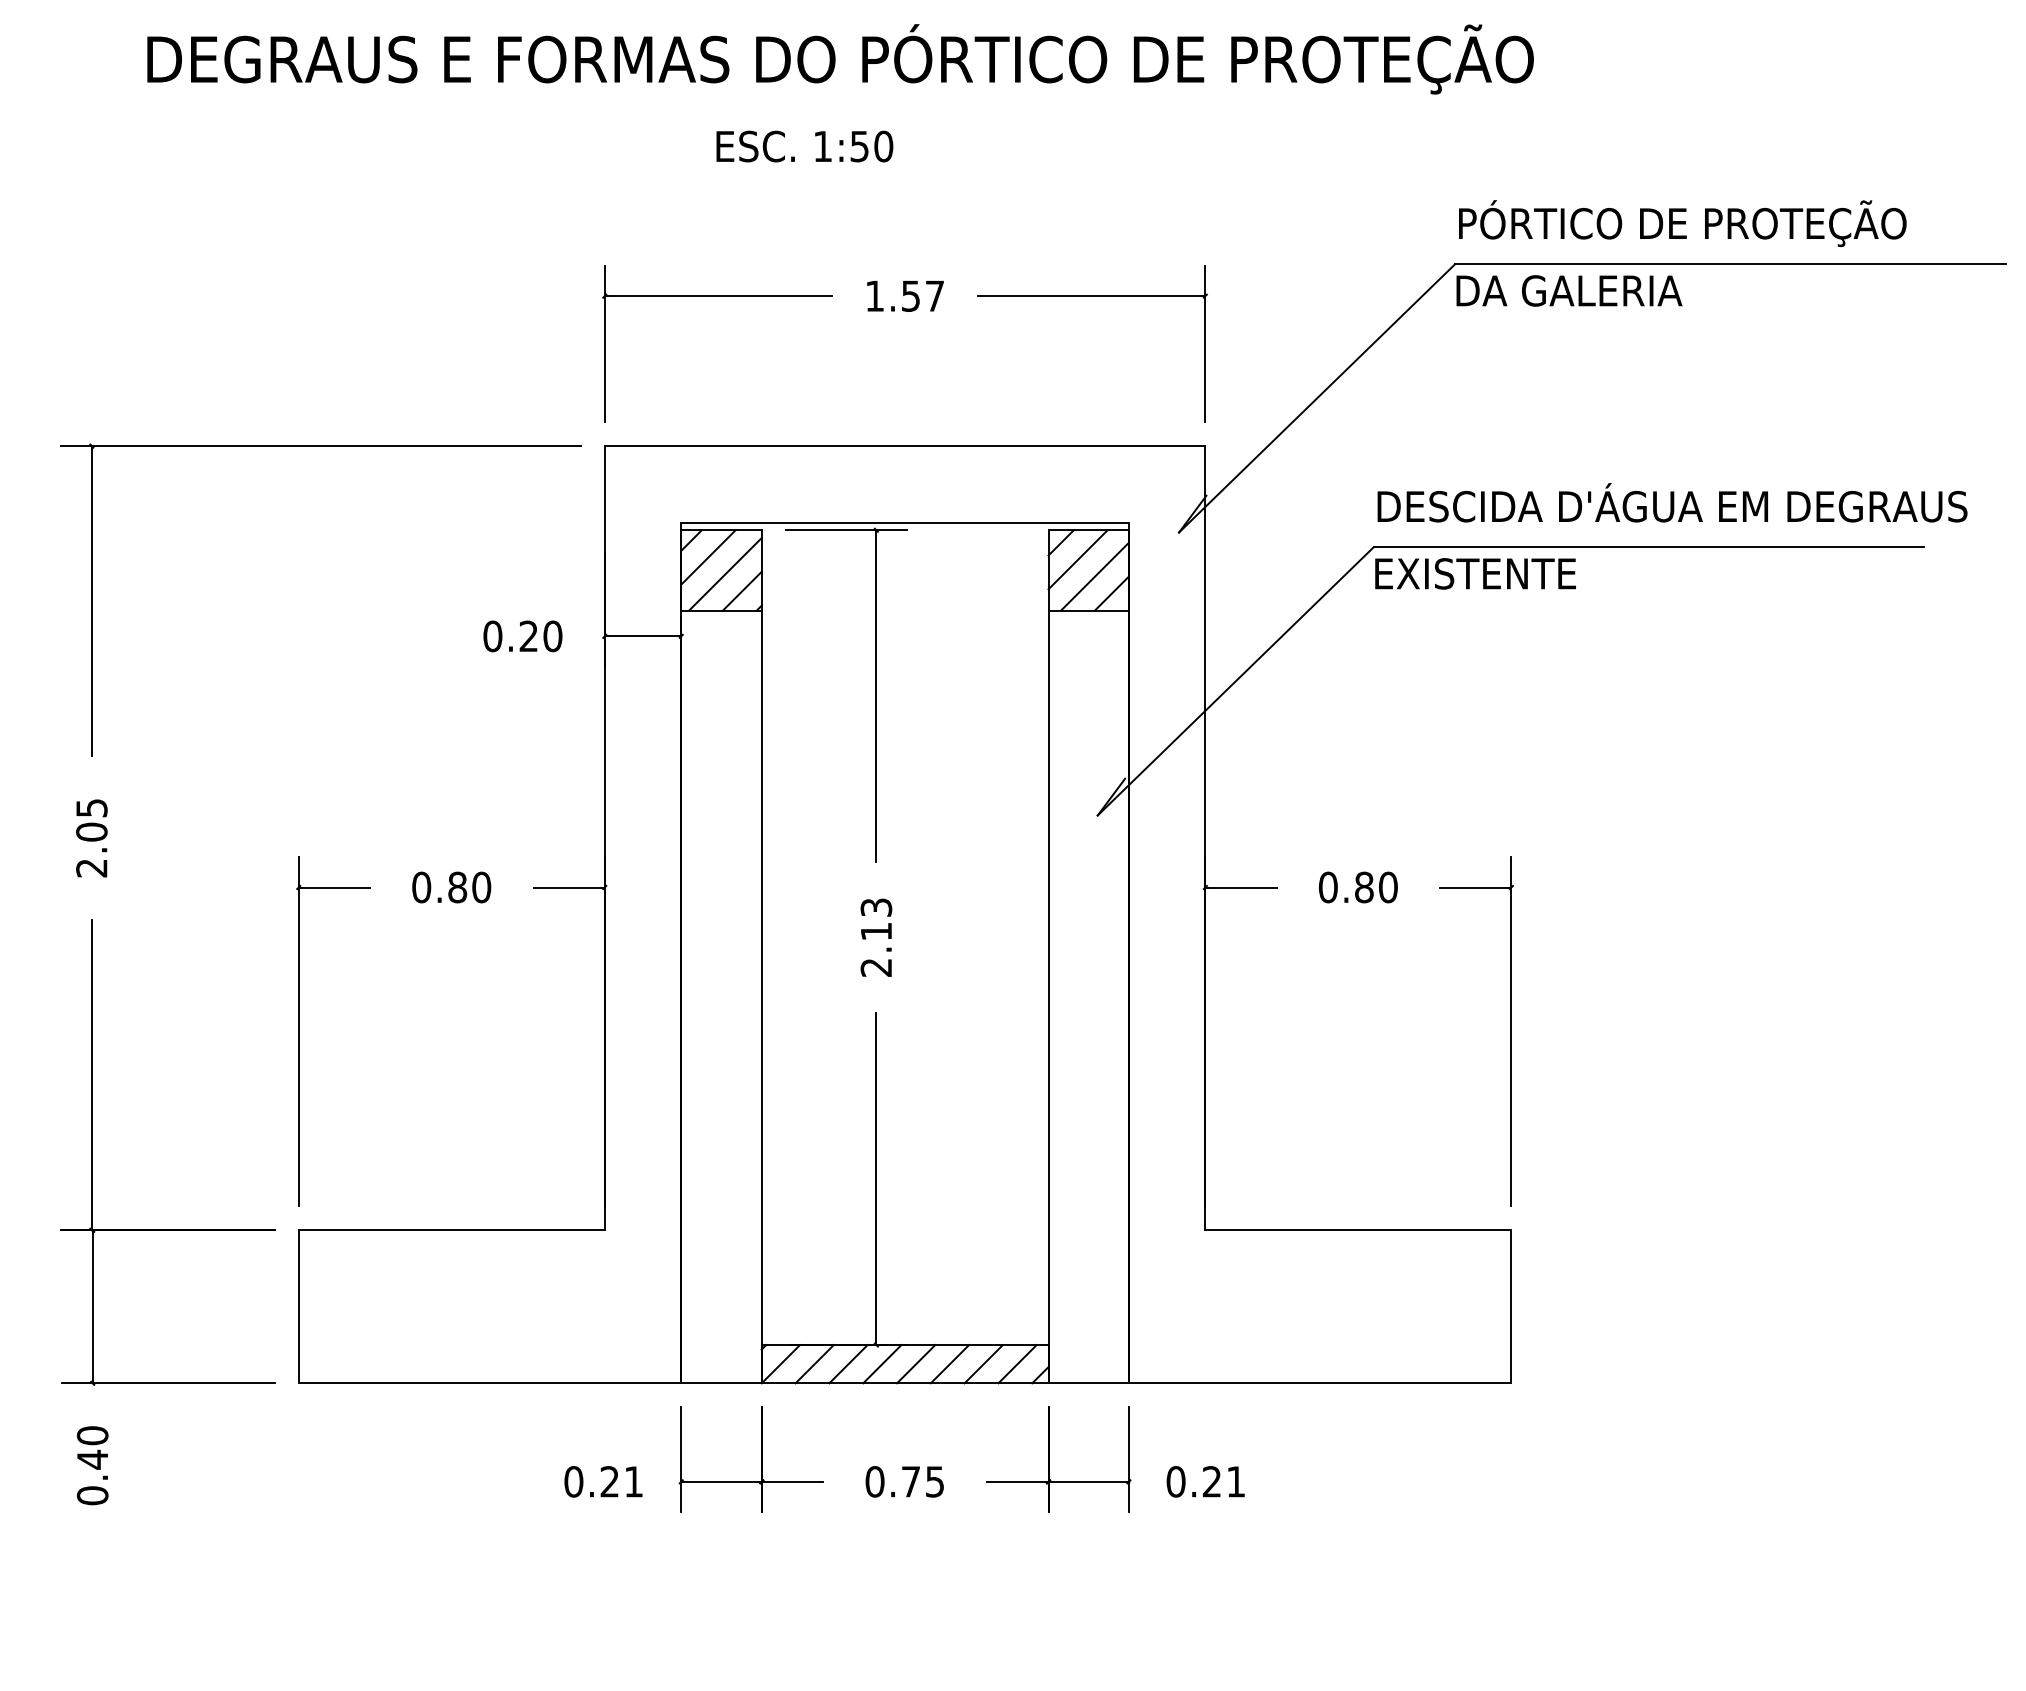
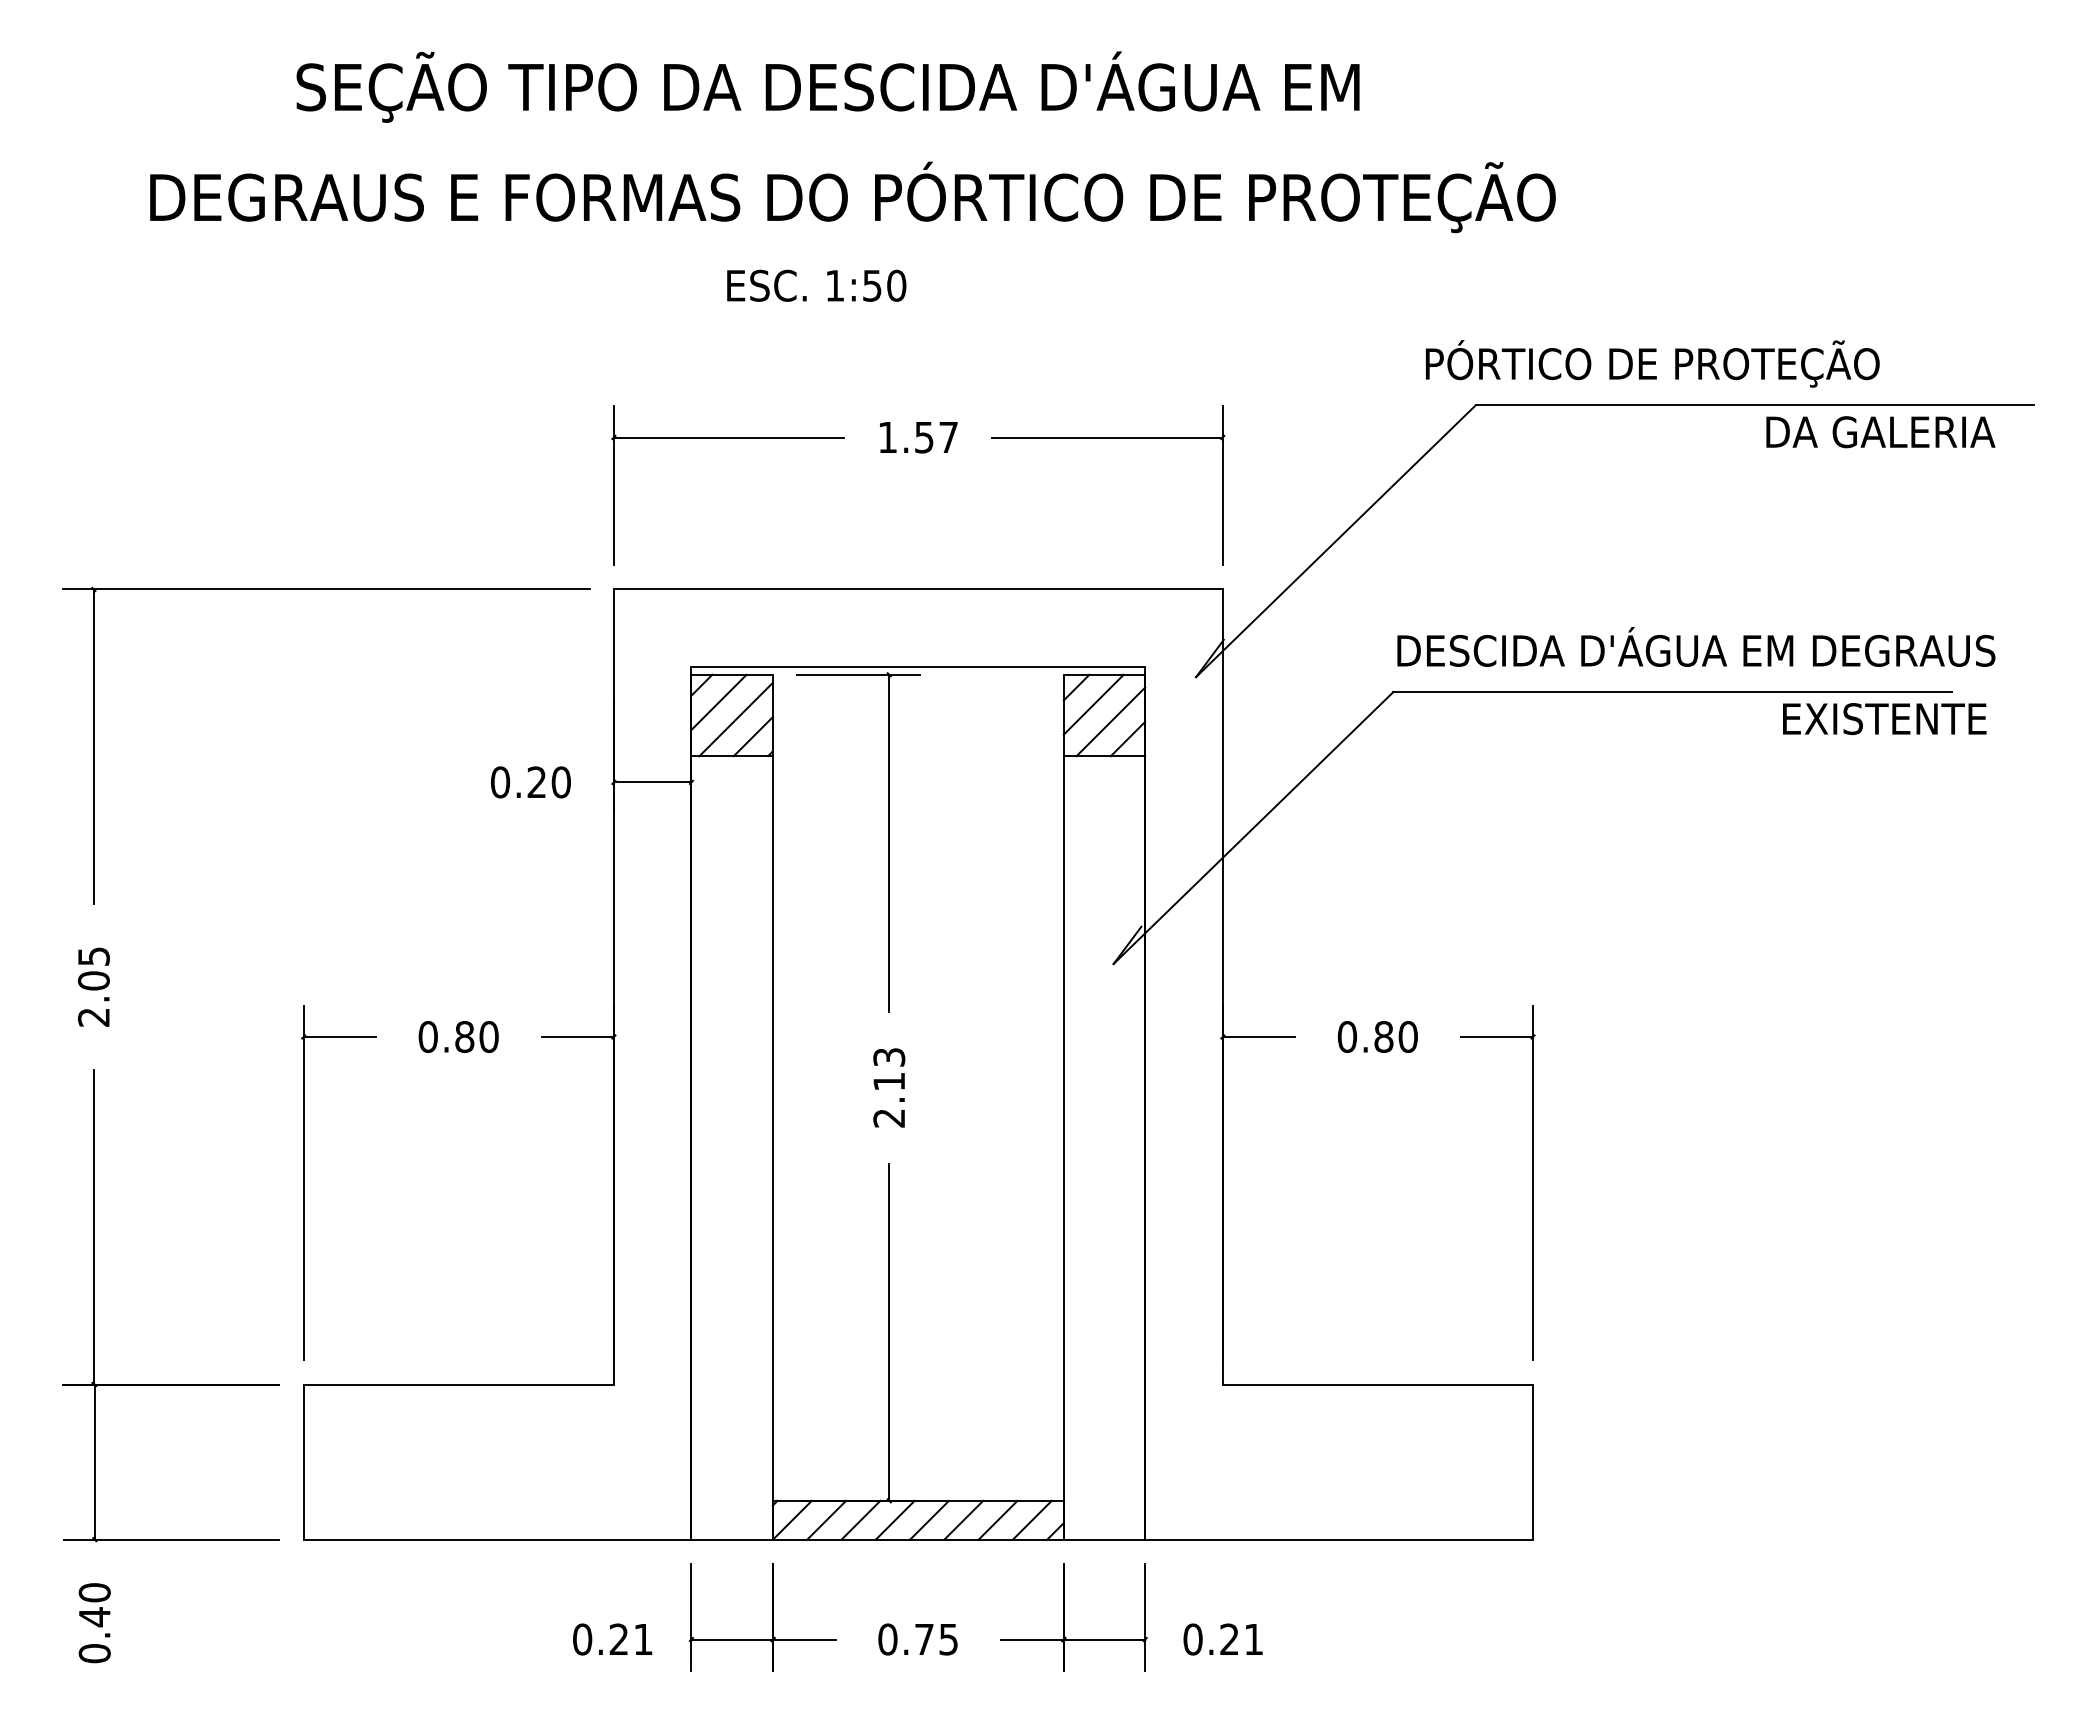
text: (1682, 223) -> (1652, 363), moved
text: (1569, 291) -> (1880, 432), moved
text: (1475, 574) -> (1884, 719), moved

